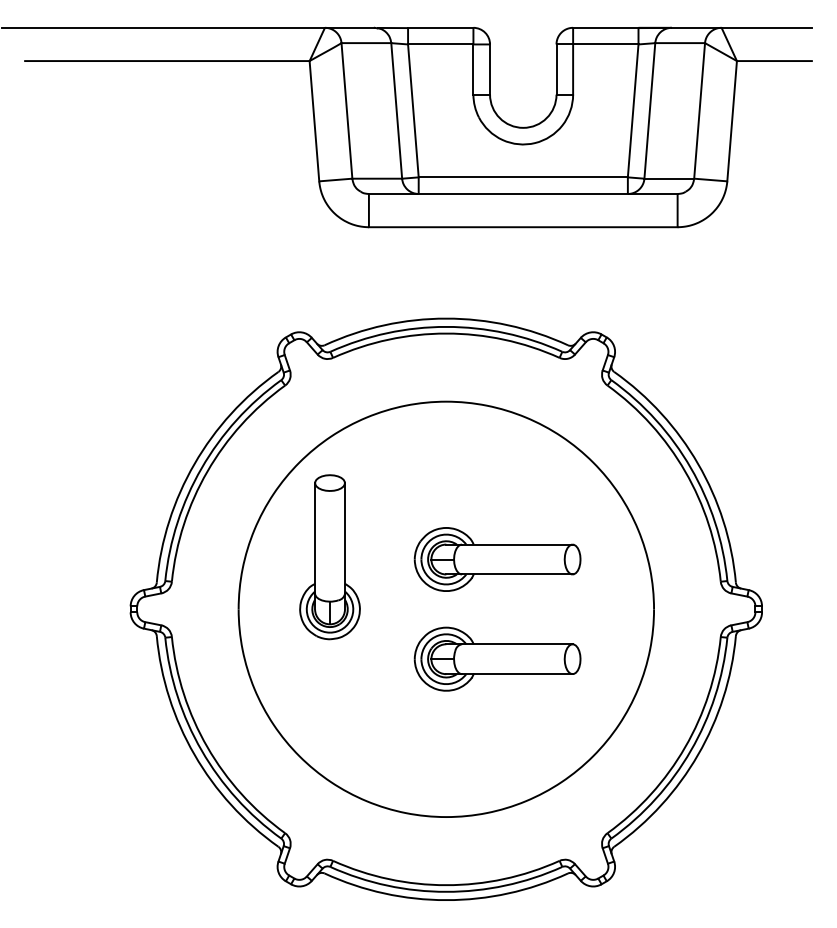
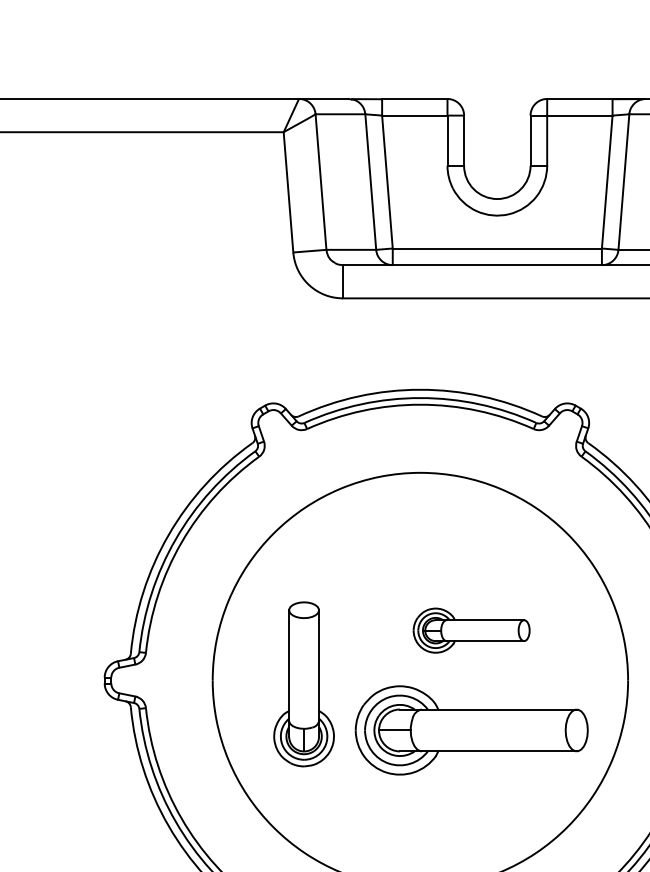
part: (329, 557) -> (303, 684), moved
part: (497, 559) -> (471, 630), size x0.7
part: (497, 658) -> (471, 729), size x1.4

